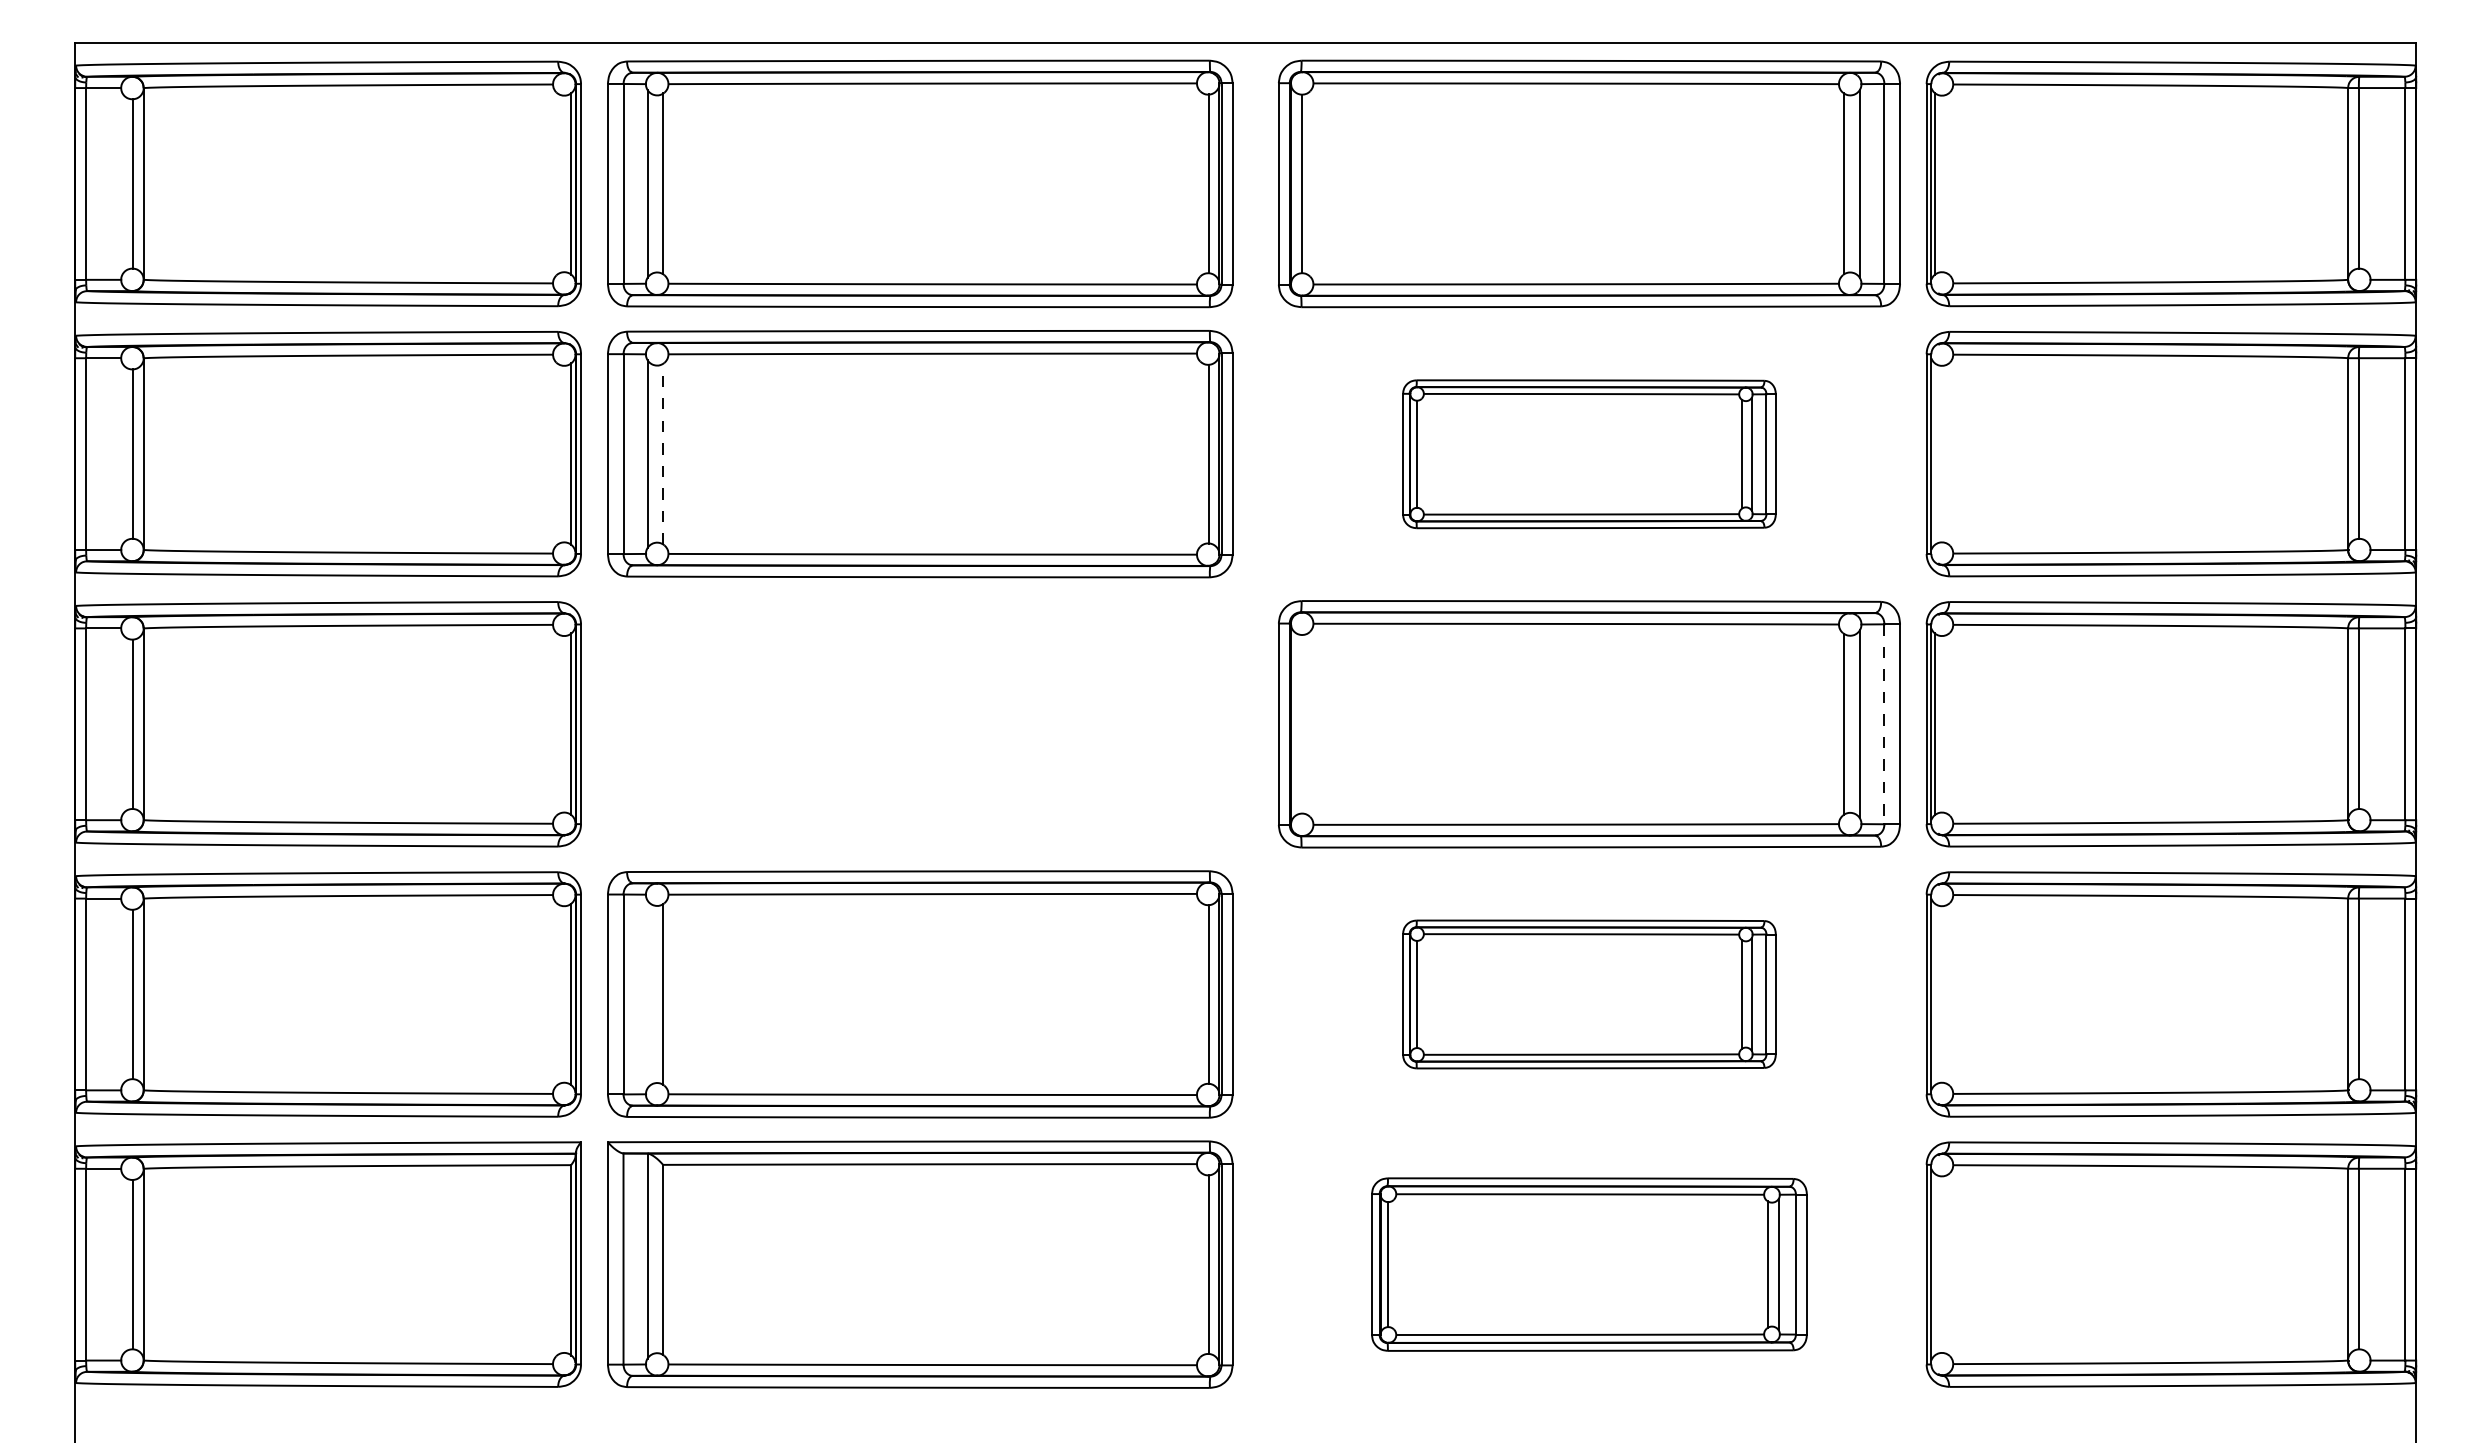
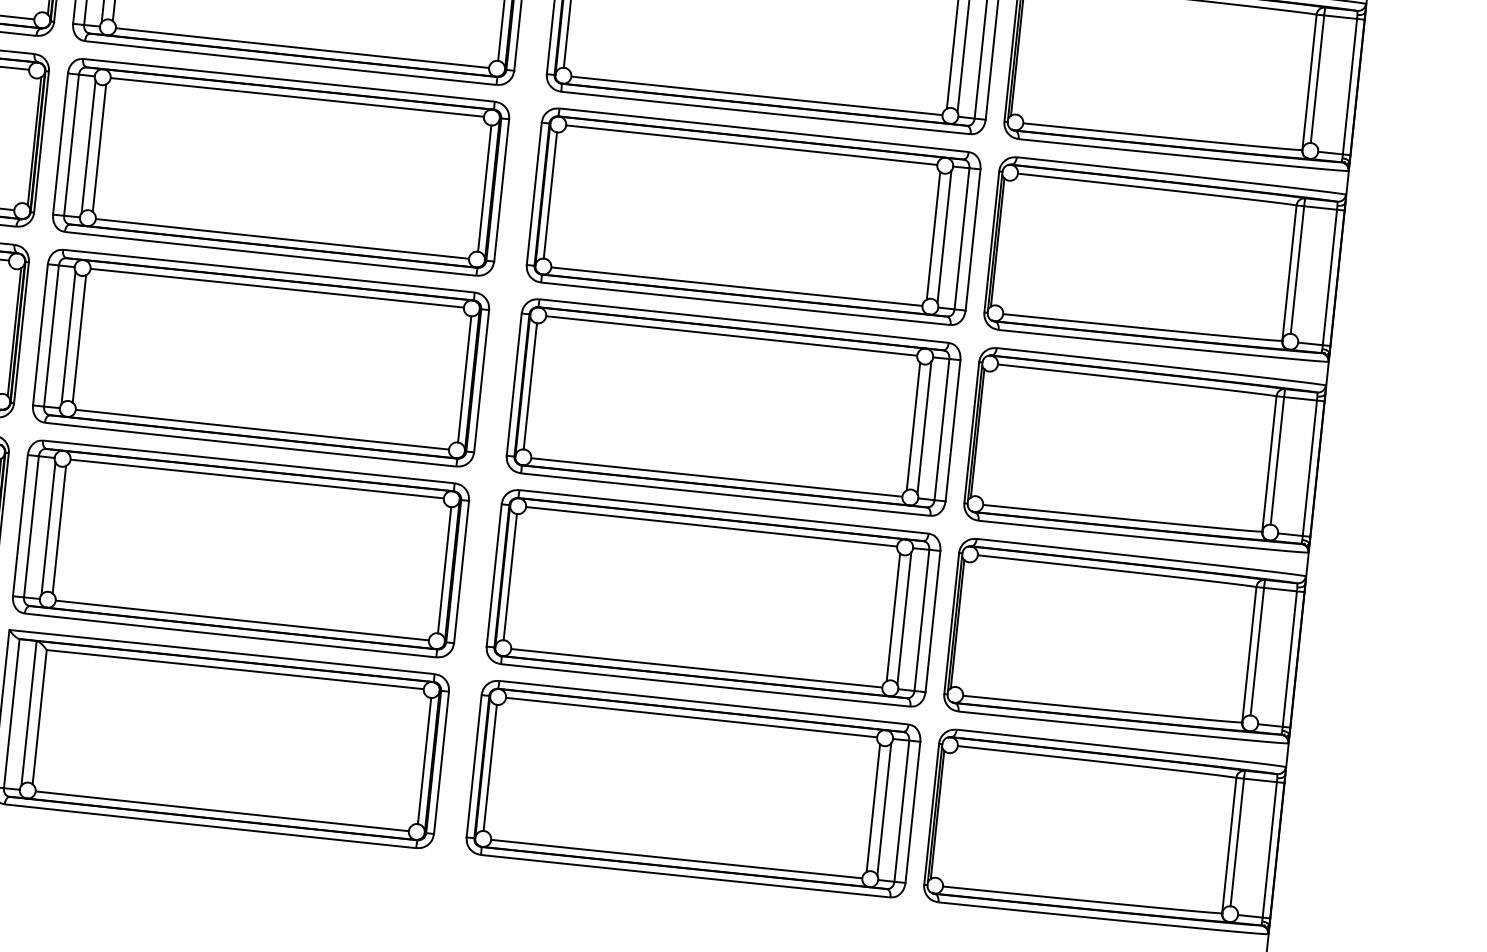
line: (663, 453) -> (99, 147), dashed -> solid
part: (1589, 454) -> (753, 217), size x1.67
line: (1934, 454) -> (997, 242), added
line: (1301, 723) -> (530, 385), added
part: (920, 724) -> (261, 358), added
line: (1884, 724) -> (941, 429), dashed -> solid
line: (647, 994) -> (48, 528), added
part: (1589, 994) -> (713, 598), size x1.67
line: (1934, 994) -> (957, 624), added
part: (1589, 1264) -> (693, 789), size x1.43
line: (1934, 1264) -> (937, 814), added

